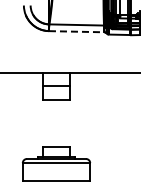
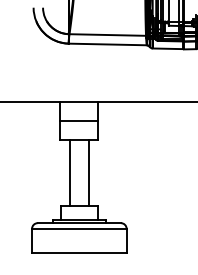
line: (76, 31) -> (107, 44), dashed -> solid
line: (49, 122) -> (69, 171), added
line: (63, 122) -> (89, 171), added

